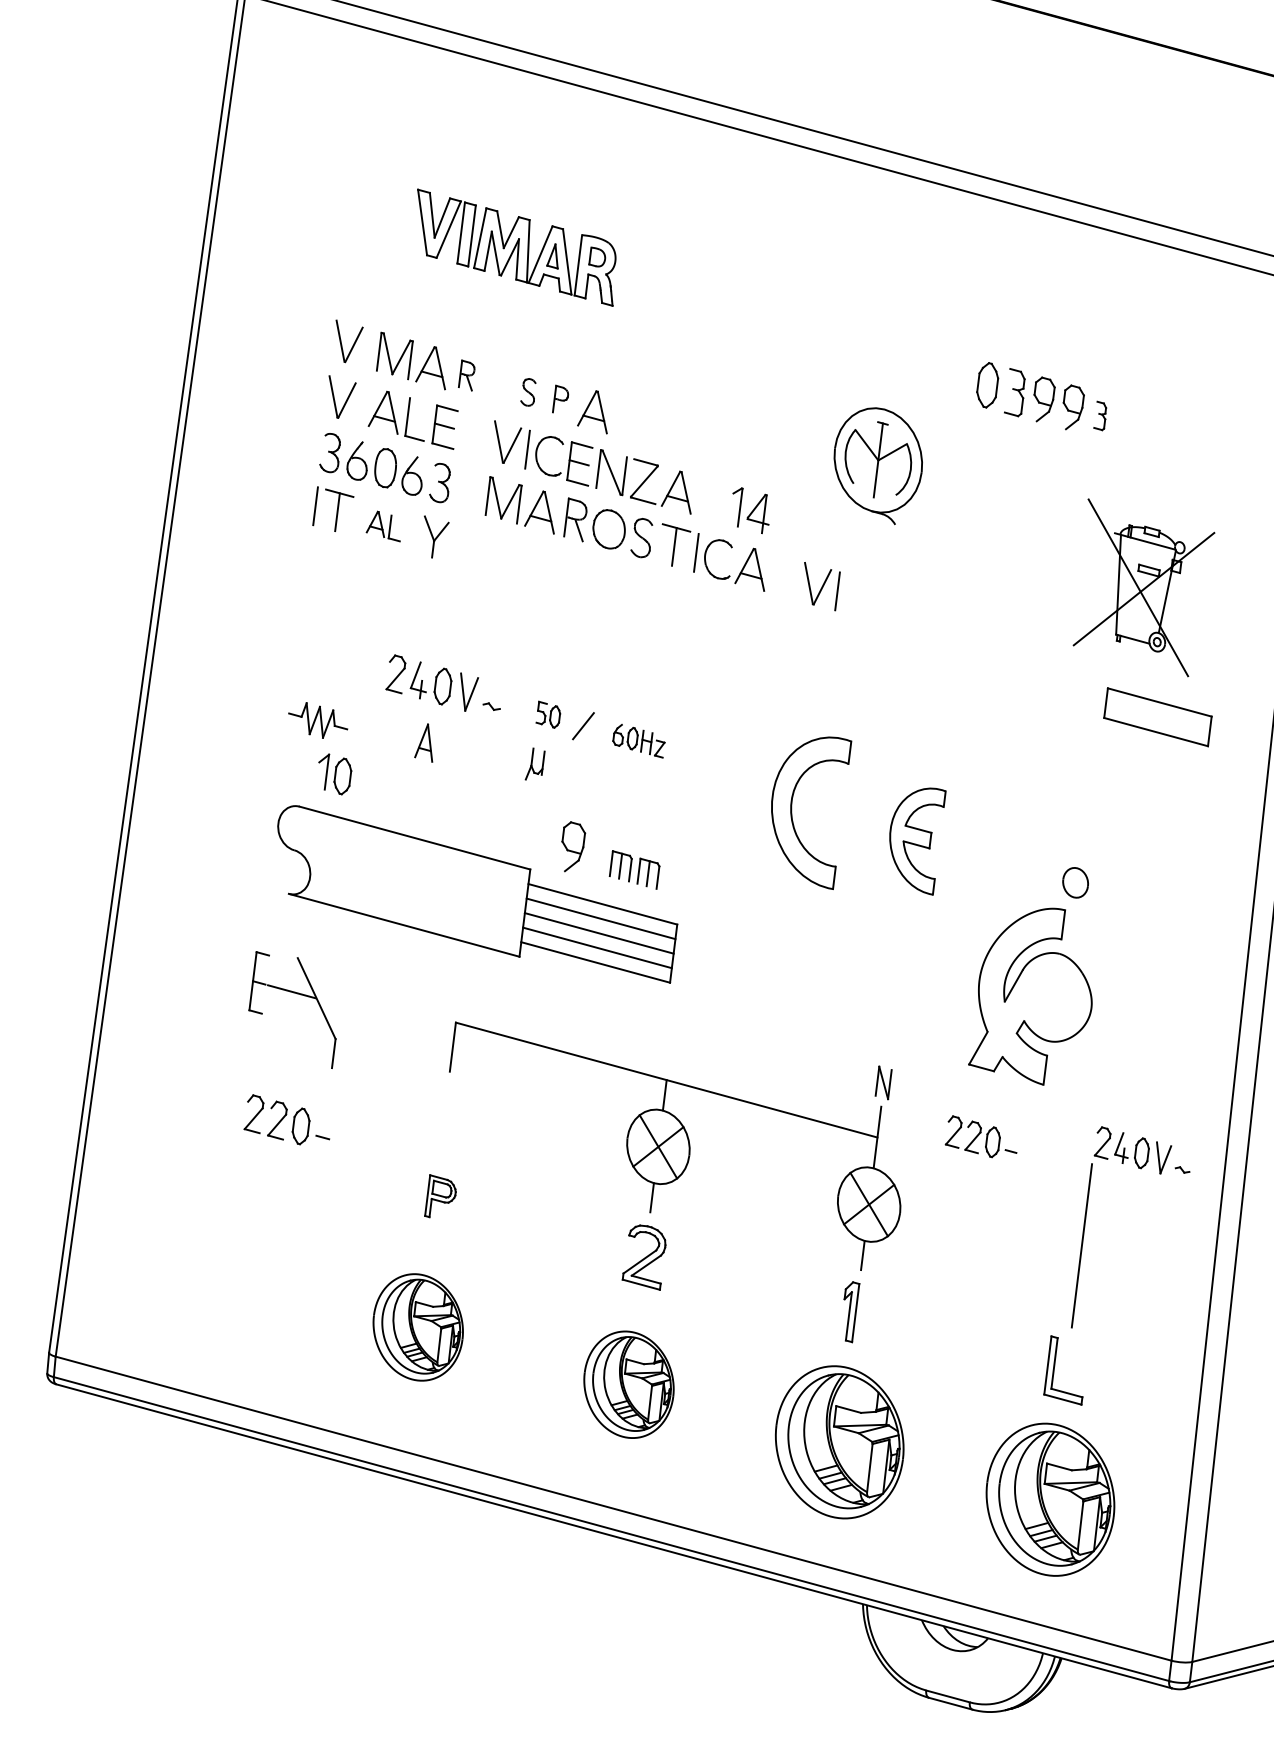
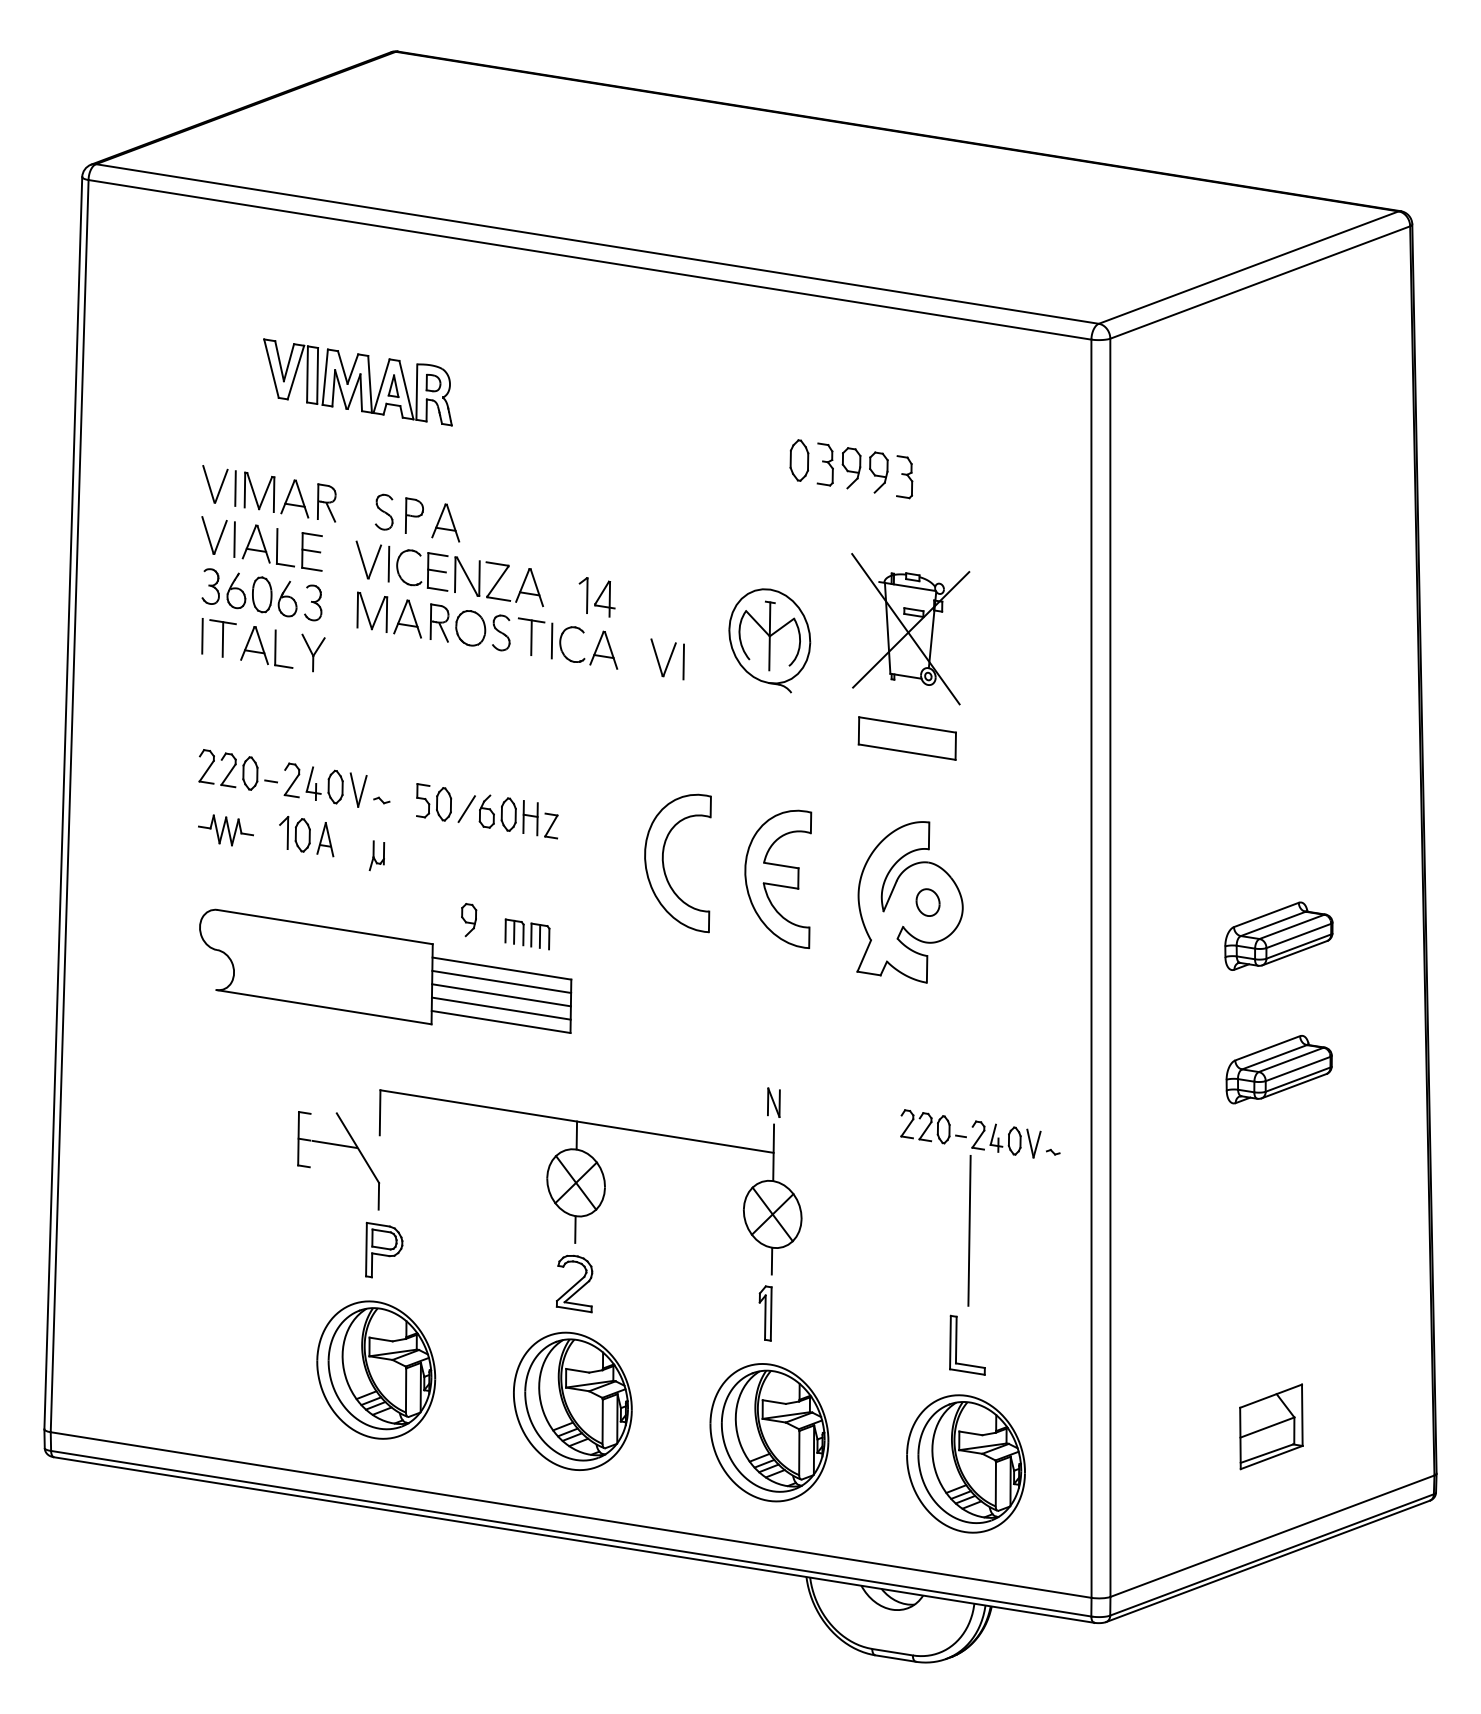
line: (369, 348) -> (235, 488), added
part: (466, 375) -> (326, 502), size x1.43
part: (527, 391) -> (383, 511), size x1.43
part: (560, 399) -> (413, 515), size x1.43
line: (361, 404) -> (234, 539), added
part: (1100, 416) -> (904, 477), size x1.67
part: (877, 464) -> (769, 640), moved
part: (384, 526) -> (266, 647), size x1.67
part: (1143, 588) -> (910, 629), moved
part: (548, 715) -> (434, 802), size x1.67
part: (1156, 717) -> (906, 738), moved
part: (638, 740) -> (518, 816), size x1.67
part: (534, 764) -> (376, 855), moved
part: (333, 774) -> (294, 834), moved
part: (915, 838) -> (778, 878), size x1.43
part: (573, 847) -> (469, 920), size x0.71
part: (296, 994) -> (339, 1146), moved
part: (1034, 995) -> (909, 902), moved
part: (287, 1120) -> (237, 769), moved
part: (982, 1137) -> (933, 1126), moved
part: (441, 1196) -> (384, 1249), size x1.43
part: (418, 1326) -> (376, 1369), size x1.43
part: (628, 1383) -> (572, 1400), size x1.43

